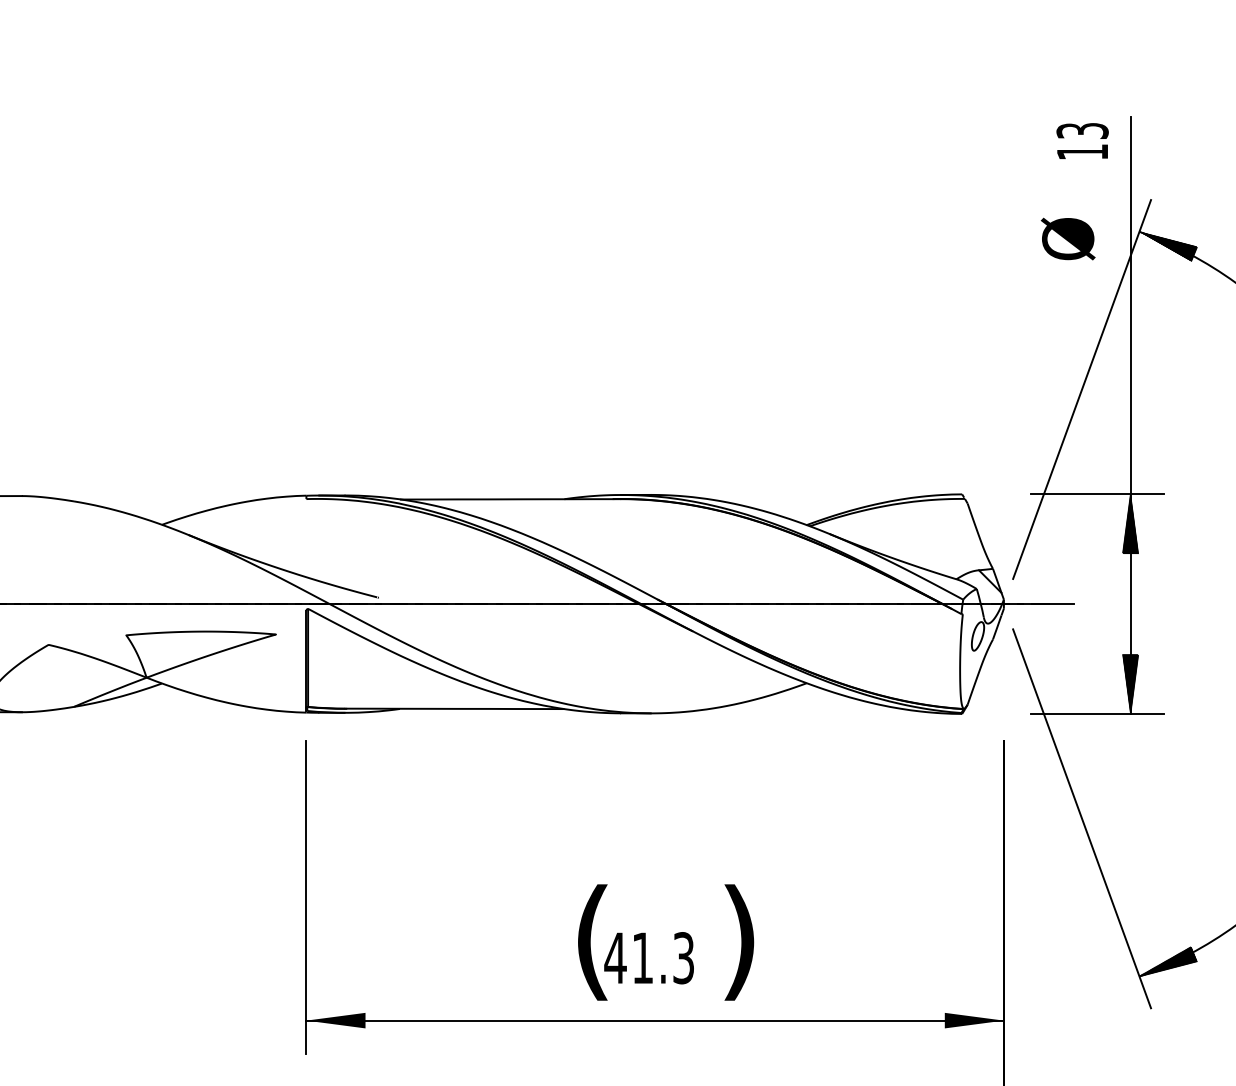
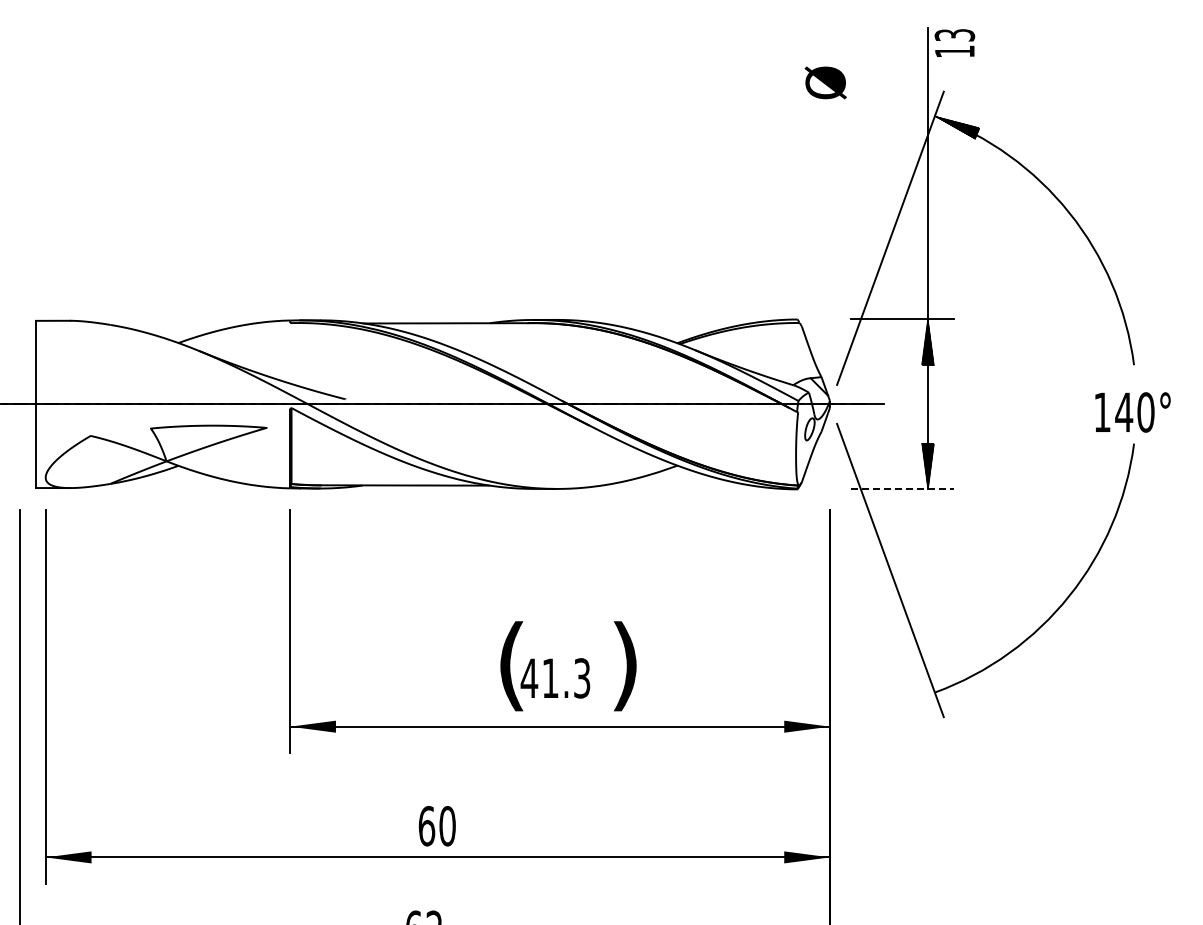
text: (1082, 140) -> (954, 42), moved
text: (1067, 238) -> (825, 82), moved
line: (1097, 714) -> (902, 489), solid -> dashed
hatch: (1168, 960) -> (957, 680), removed

